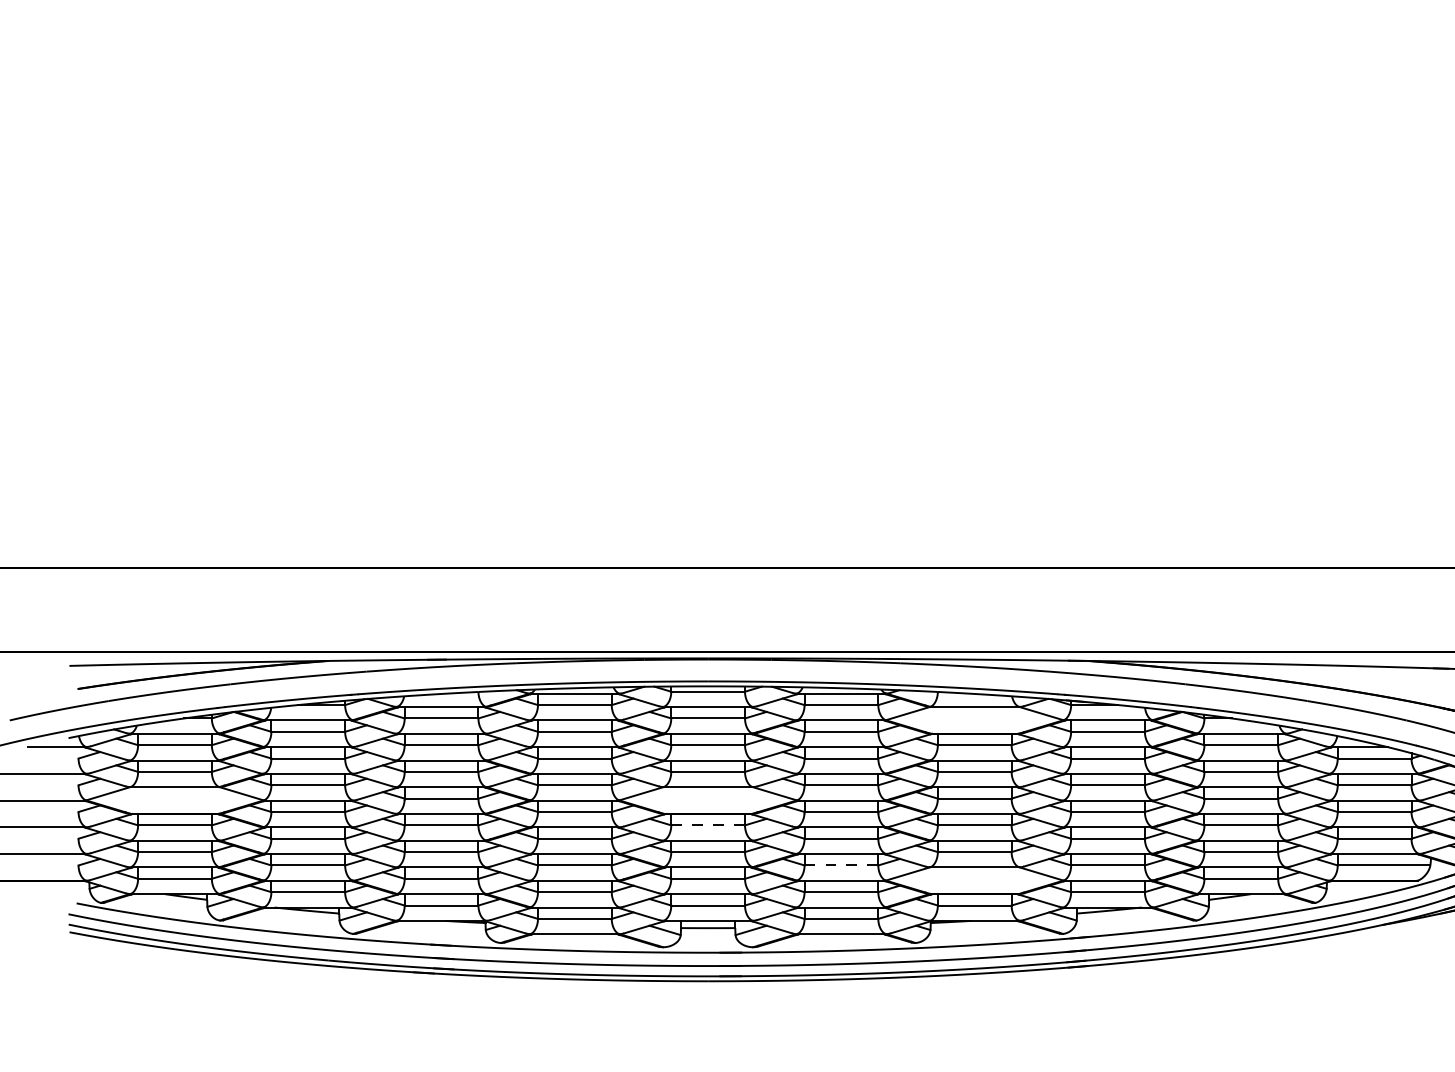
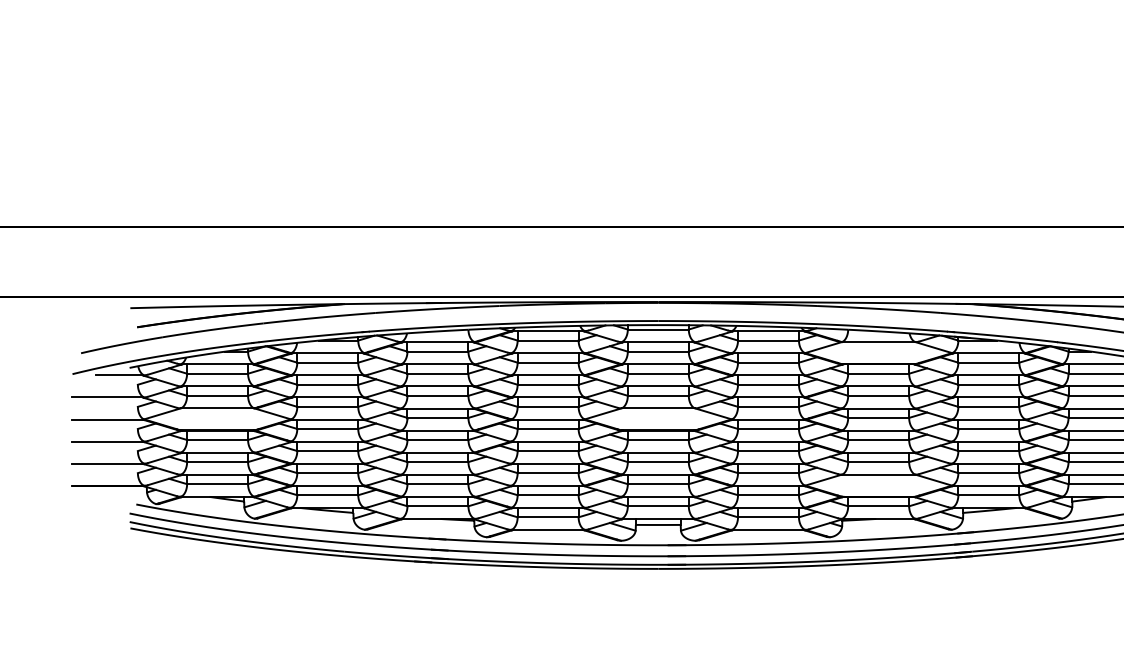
line: (708, 825) -> (658, 440), dashed -> solid
line: (841, 865) -> (768, 473), dashed -> solid

